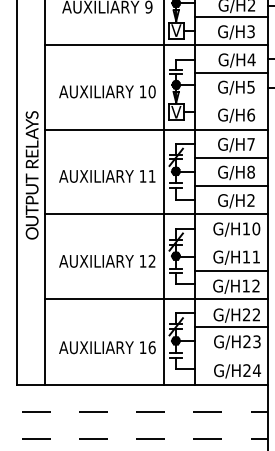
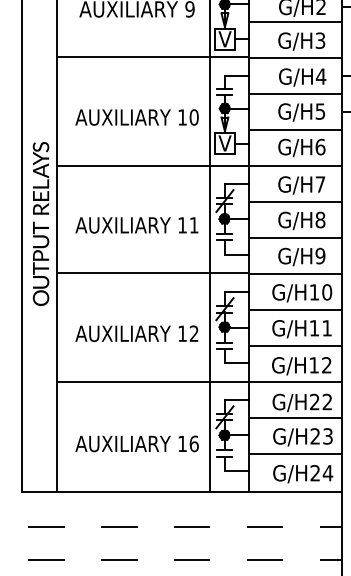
line: (231, 101) -> (295, 129), added
text: (250, 200) -> (319, 256), G/H2 -> G/H9
line: (231, 242) -> (295, 309), added
line: (231, 355) -> (295, 453), added

